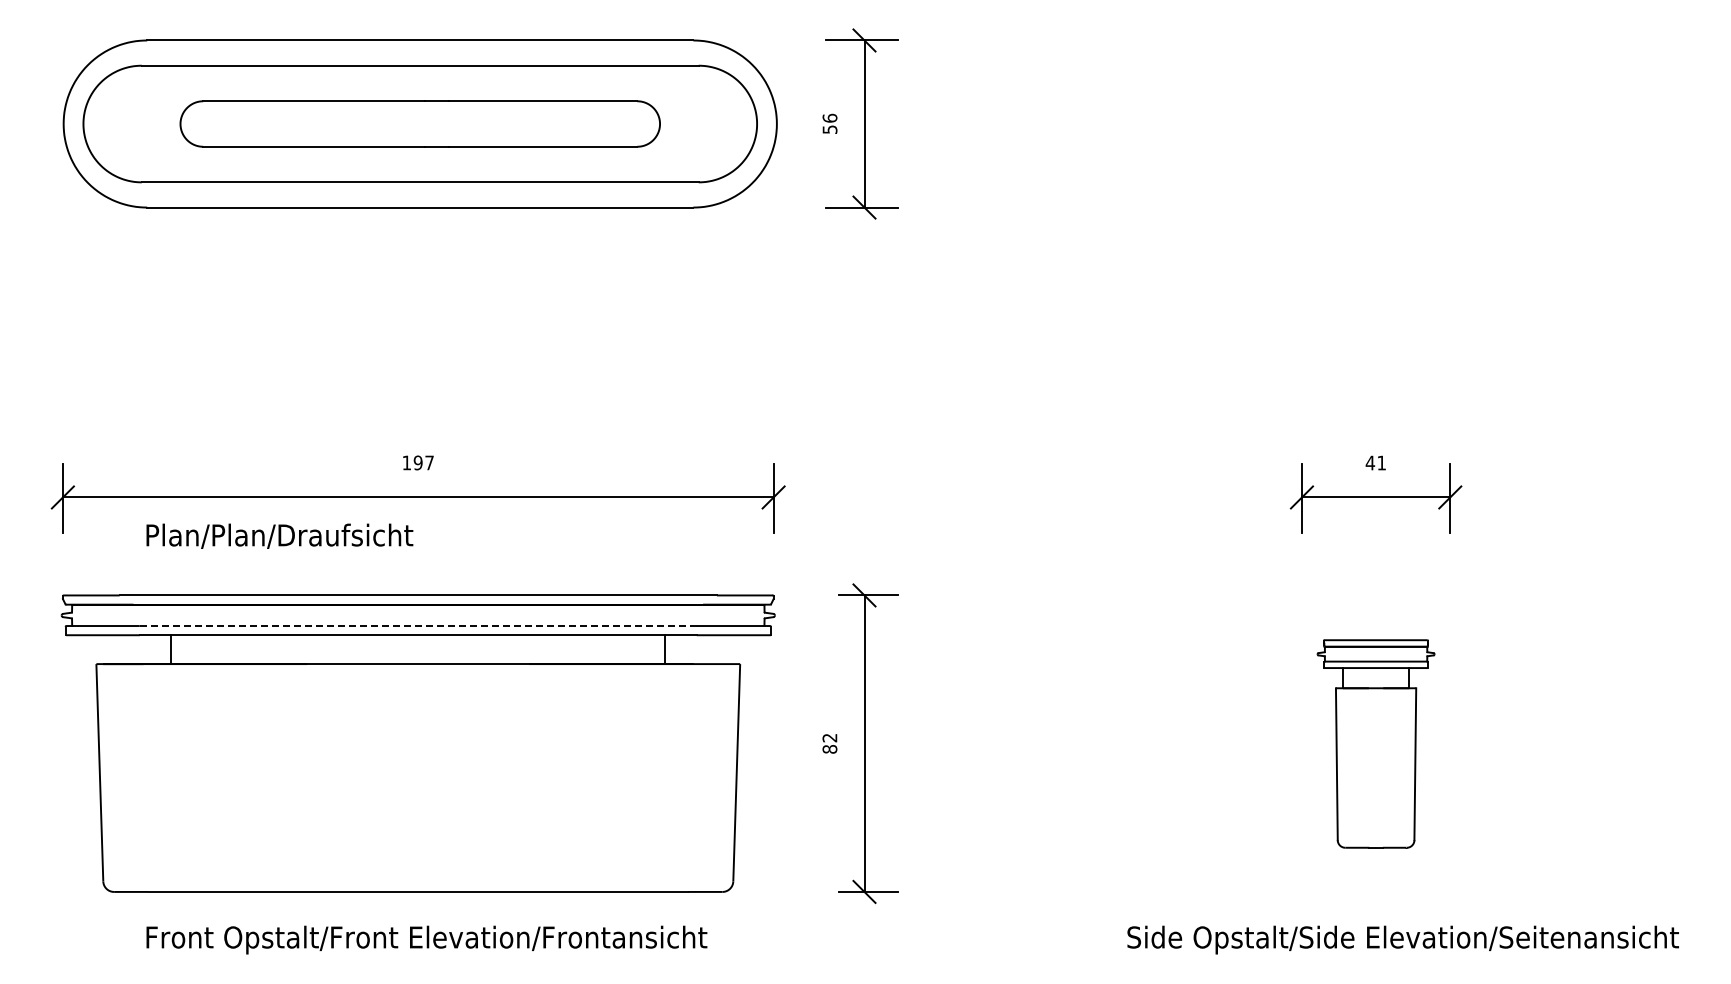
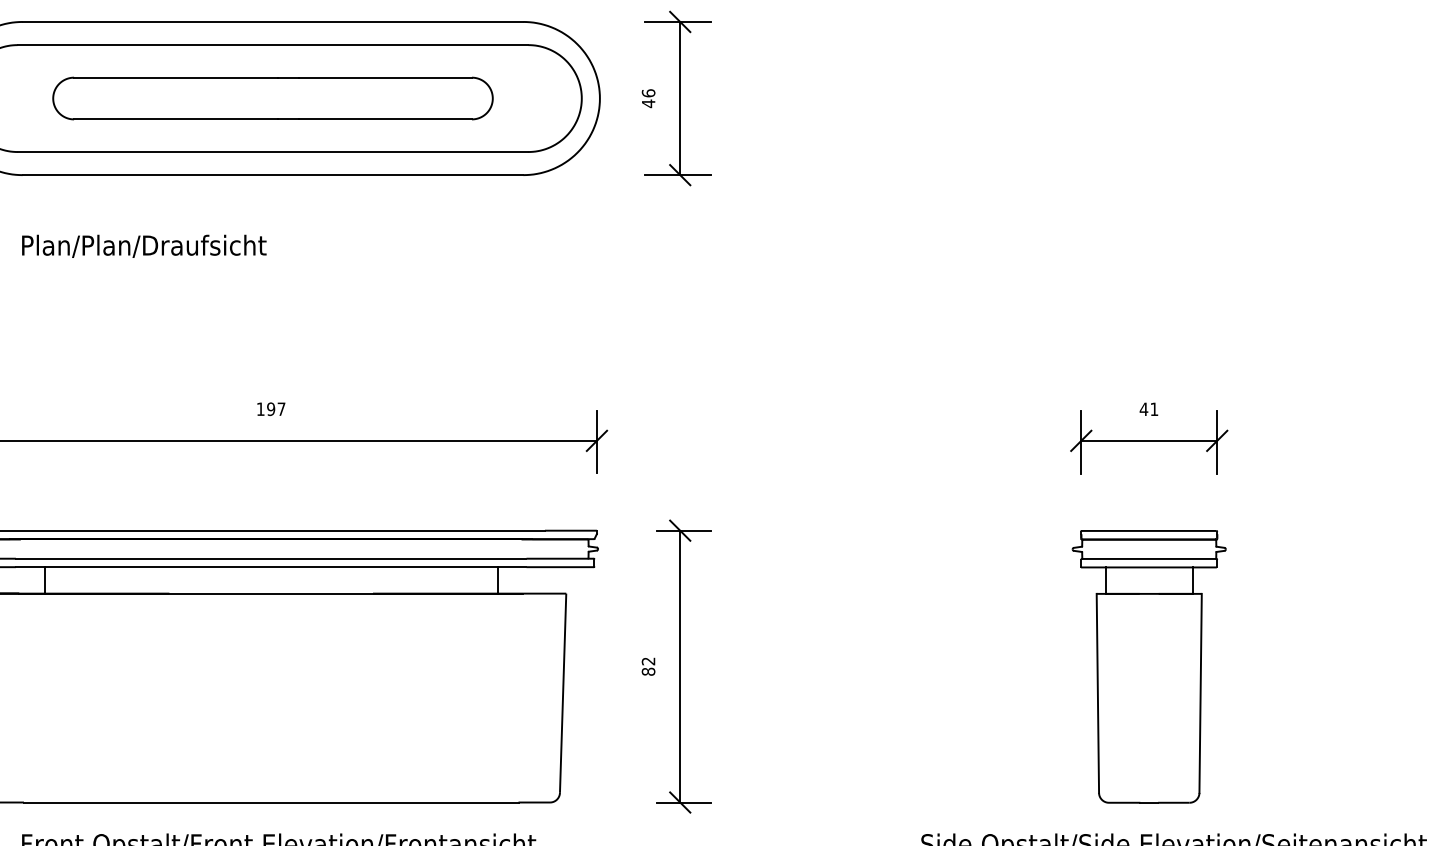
text: (829, 129) -> (648, 103), 56 -> 46
text: (279, 535) -> (143, 245), moved
line: (417, 626) -> (270, 559), dashed -> solid
part: (1375, 743) -> (1148, 666), size x1.43

